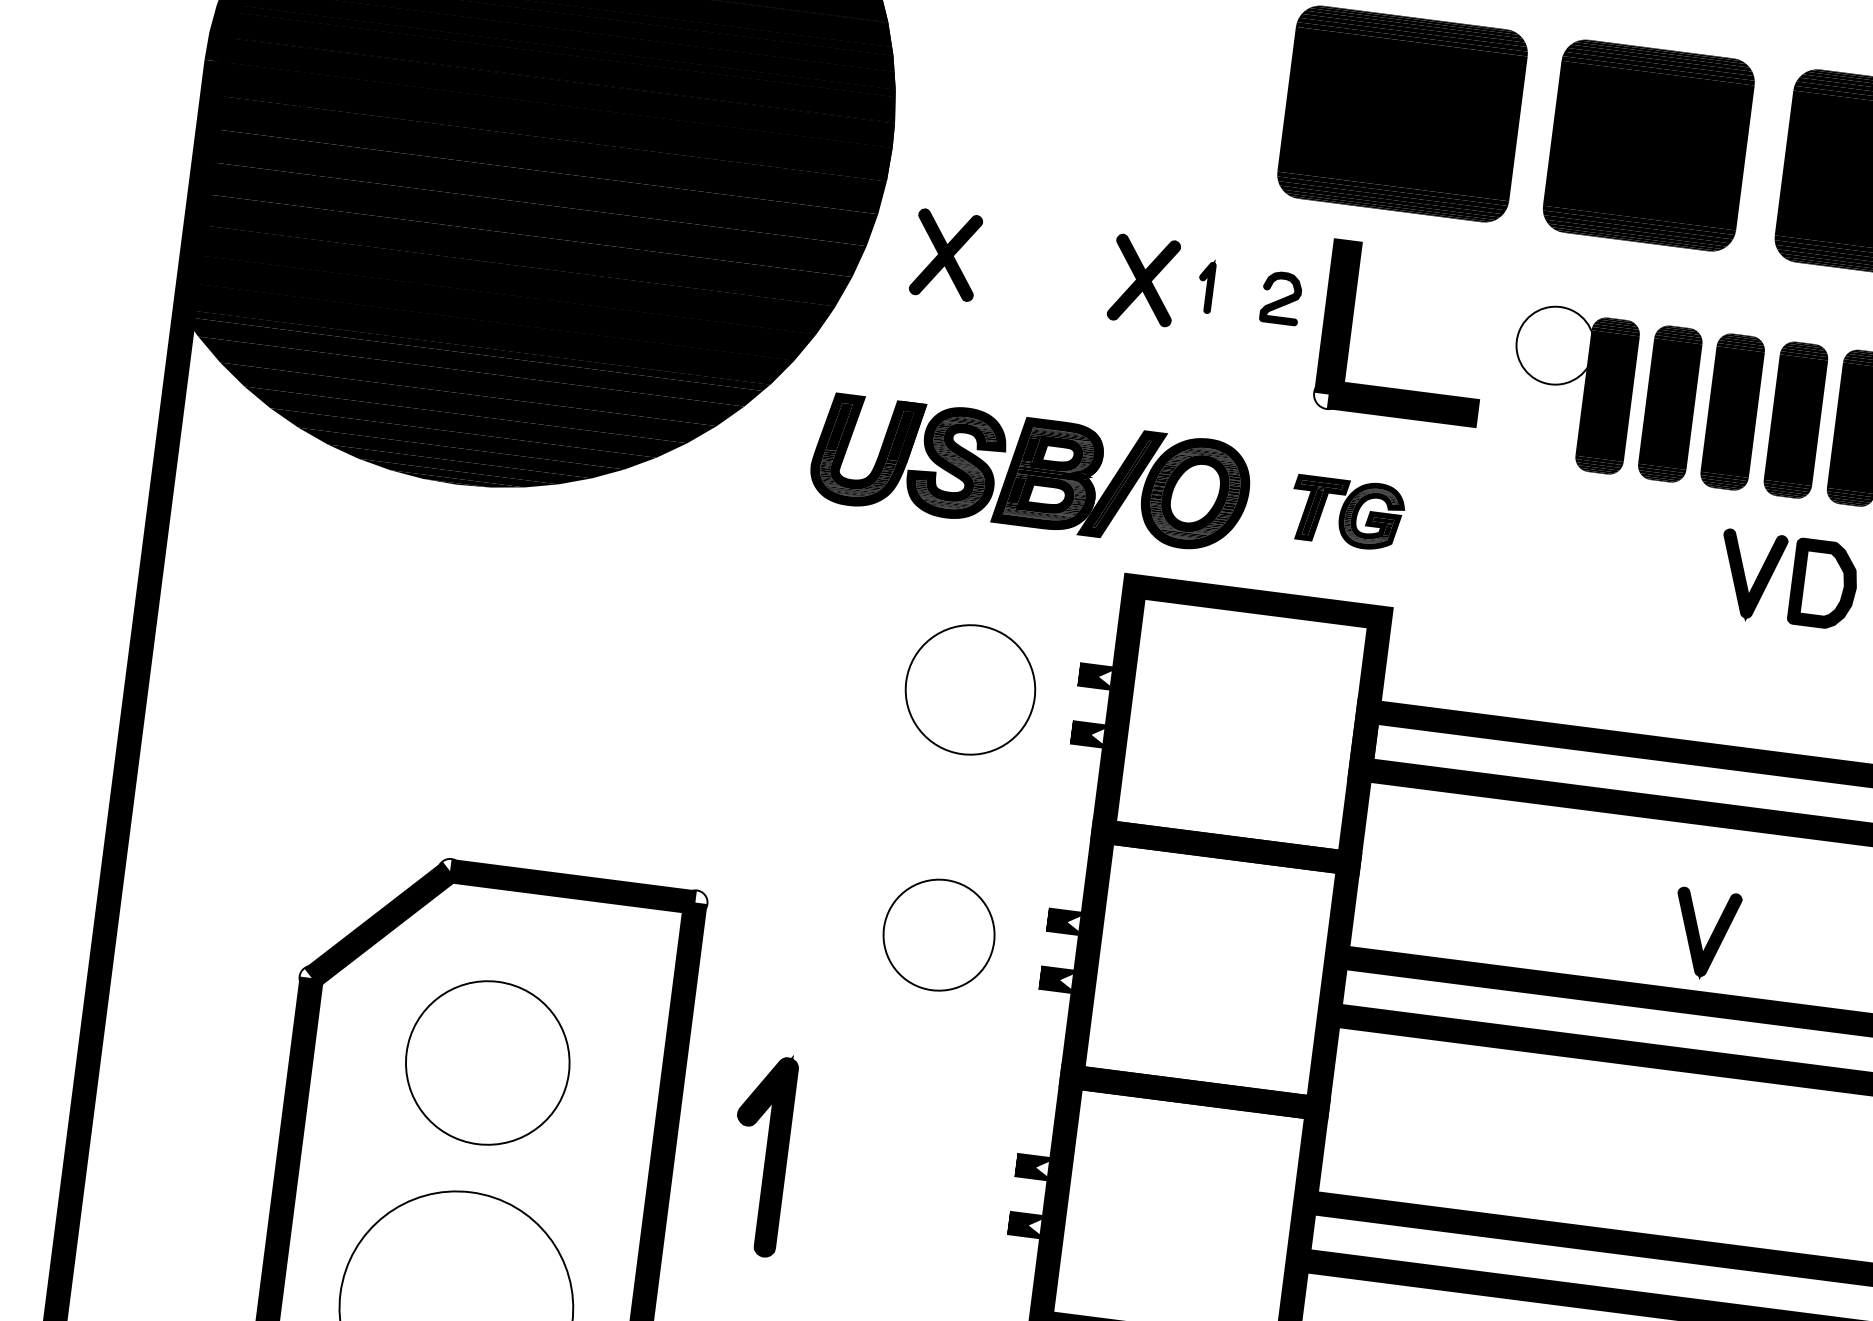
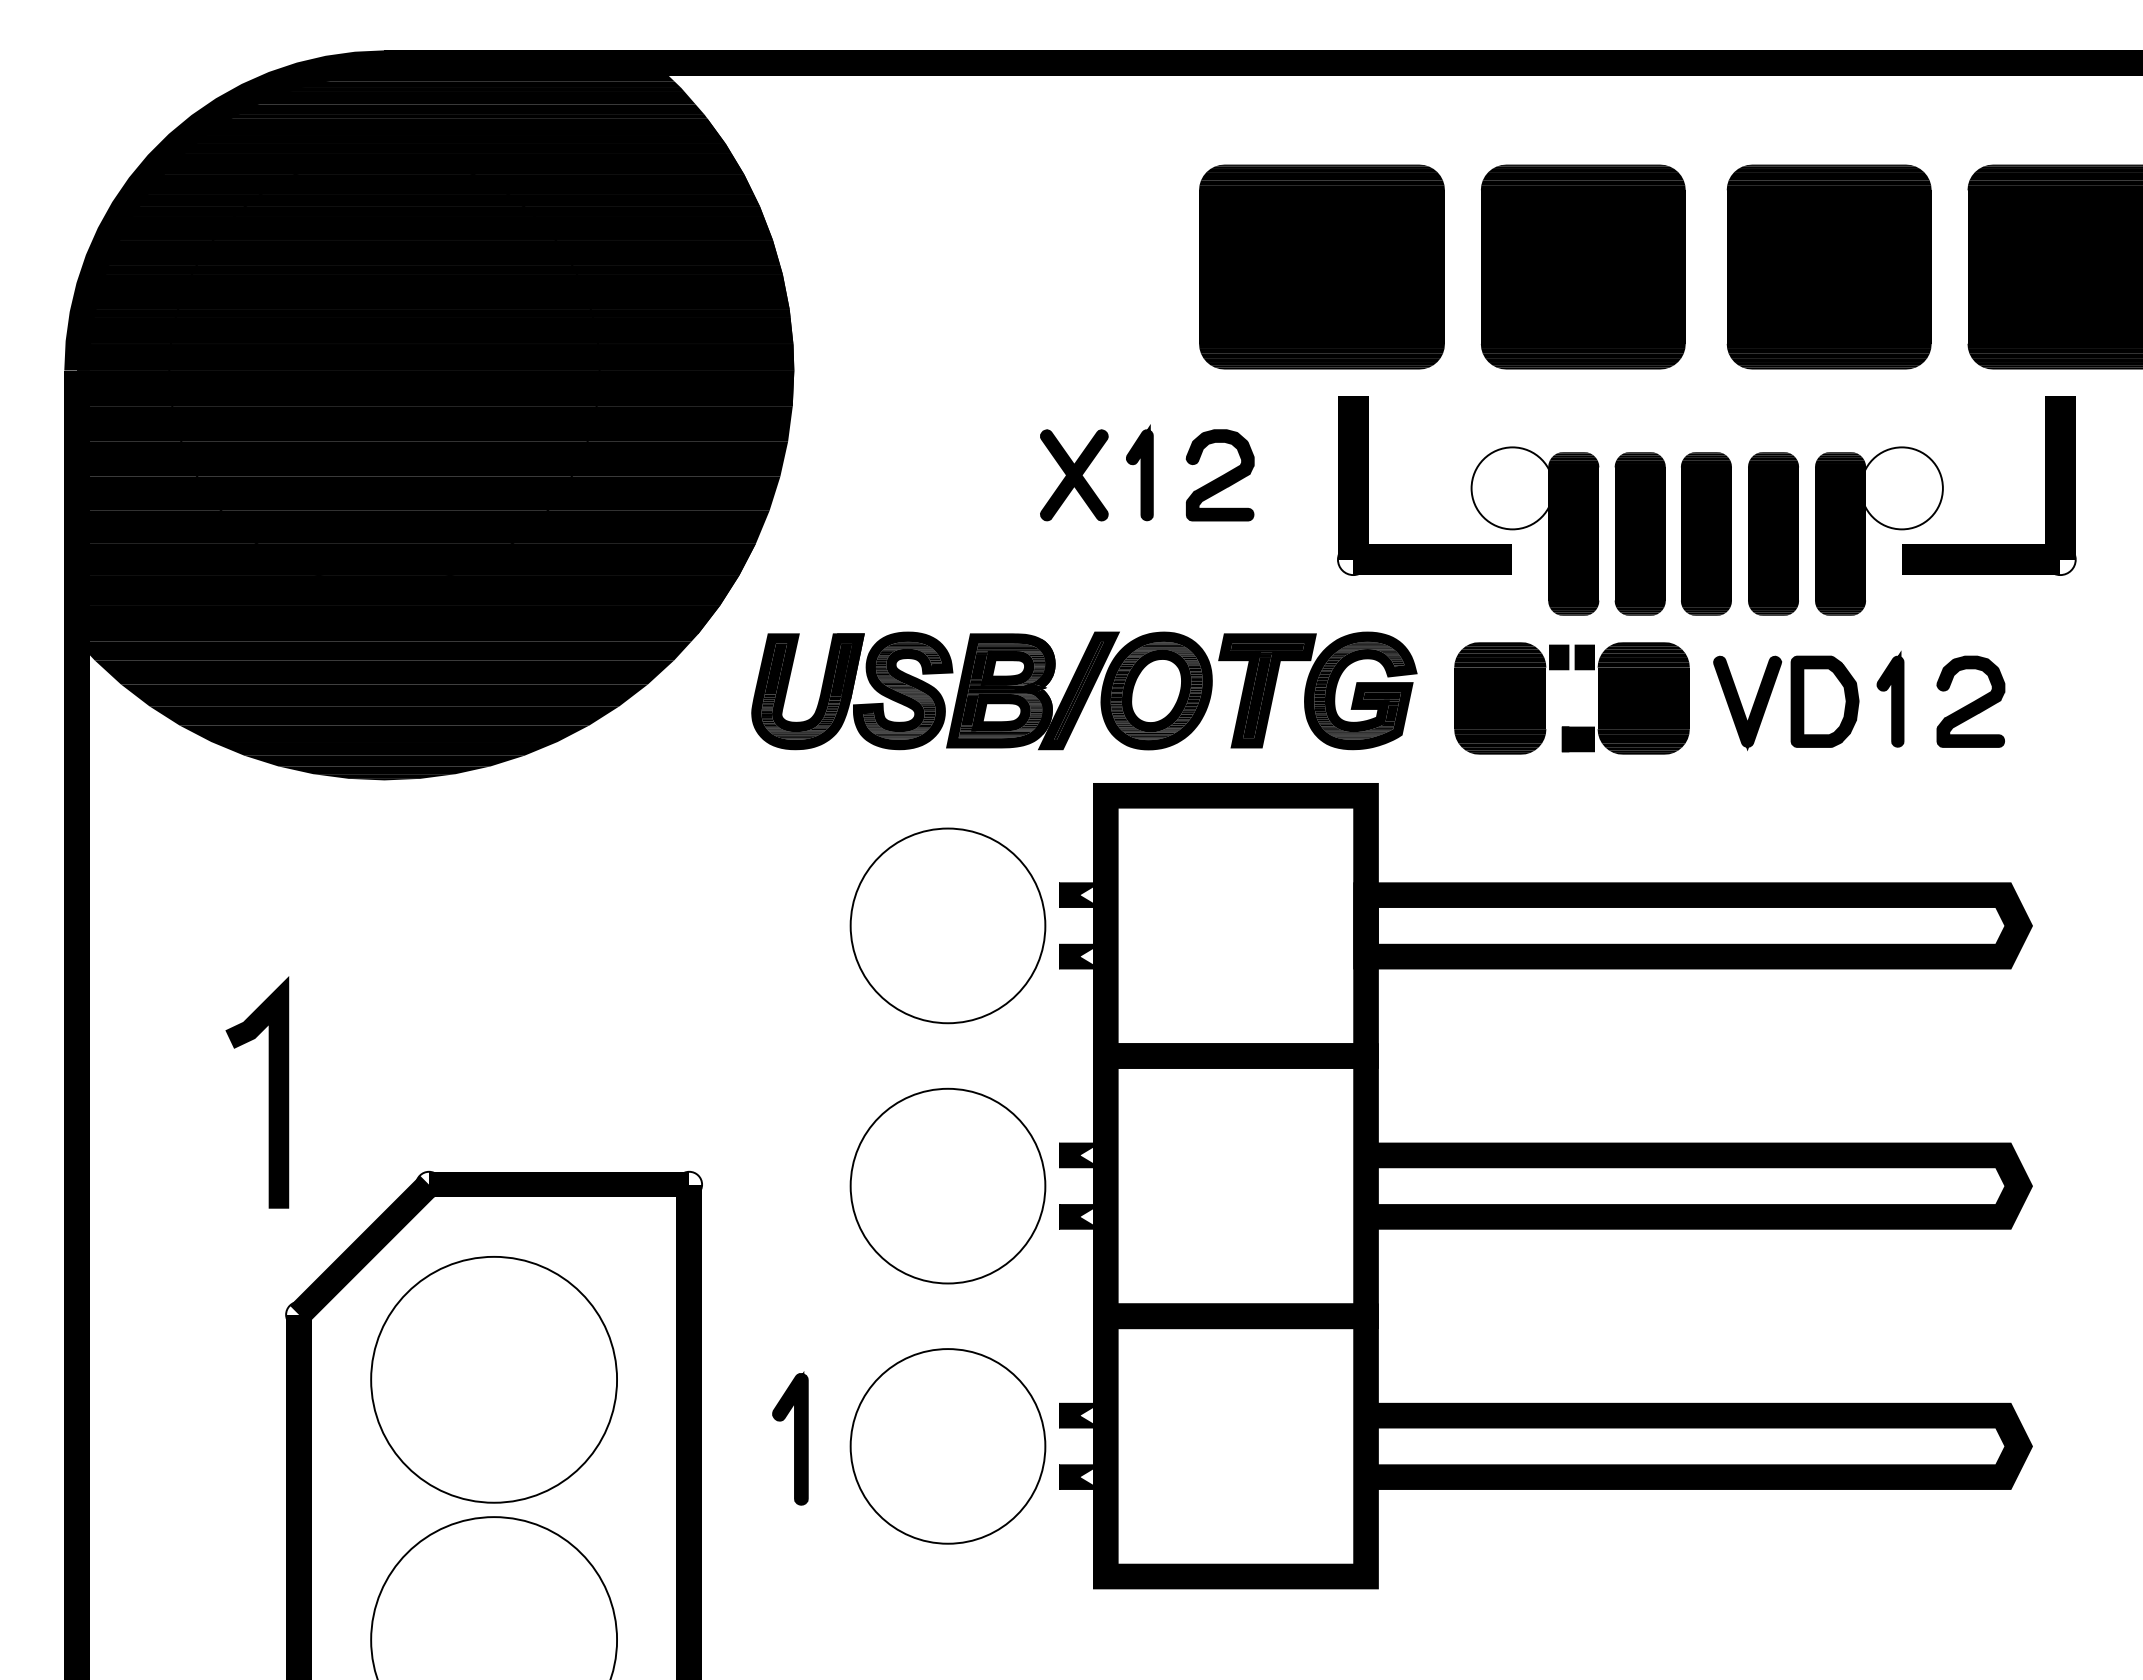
part: (946, 255) -> (864, 475), removed
part: (1205, 285) -> (1139, 472), size x1.67
part: (1280, 298) -> (1219, 475), size x1.67
part: (1351, 326) -> (1368, 485), moved
part: (1347, 512) -> (1317, 690), size x1.67
part: (1561, 547) -> (1545, 698), added
part: (970, 689) -> (947, 925), size x1.43
line: (309, 764) -> (268, 1092), added
part: (938, 934) -> (947, 1185), size x1.67
part: (1705, 934) -> (1747, 1082), removed
part: (487, 1062) -> (493, 1379), size x1.43
part: (760, 1154) -> (790, 1438), size x0.62
part: (907, 1180) -> (947, 1446), added

